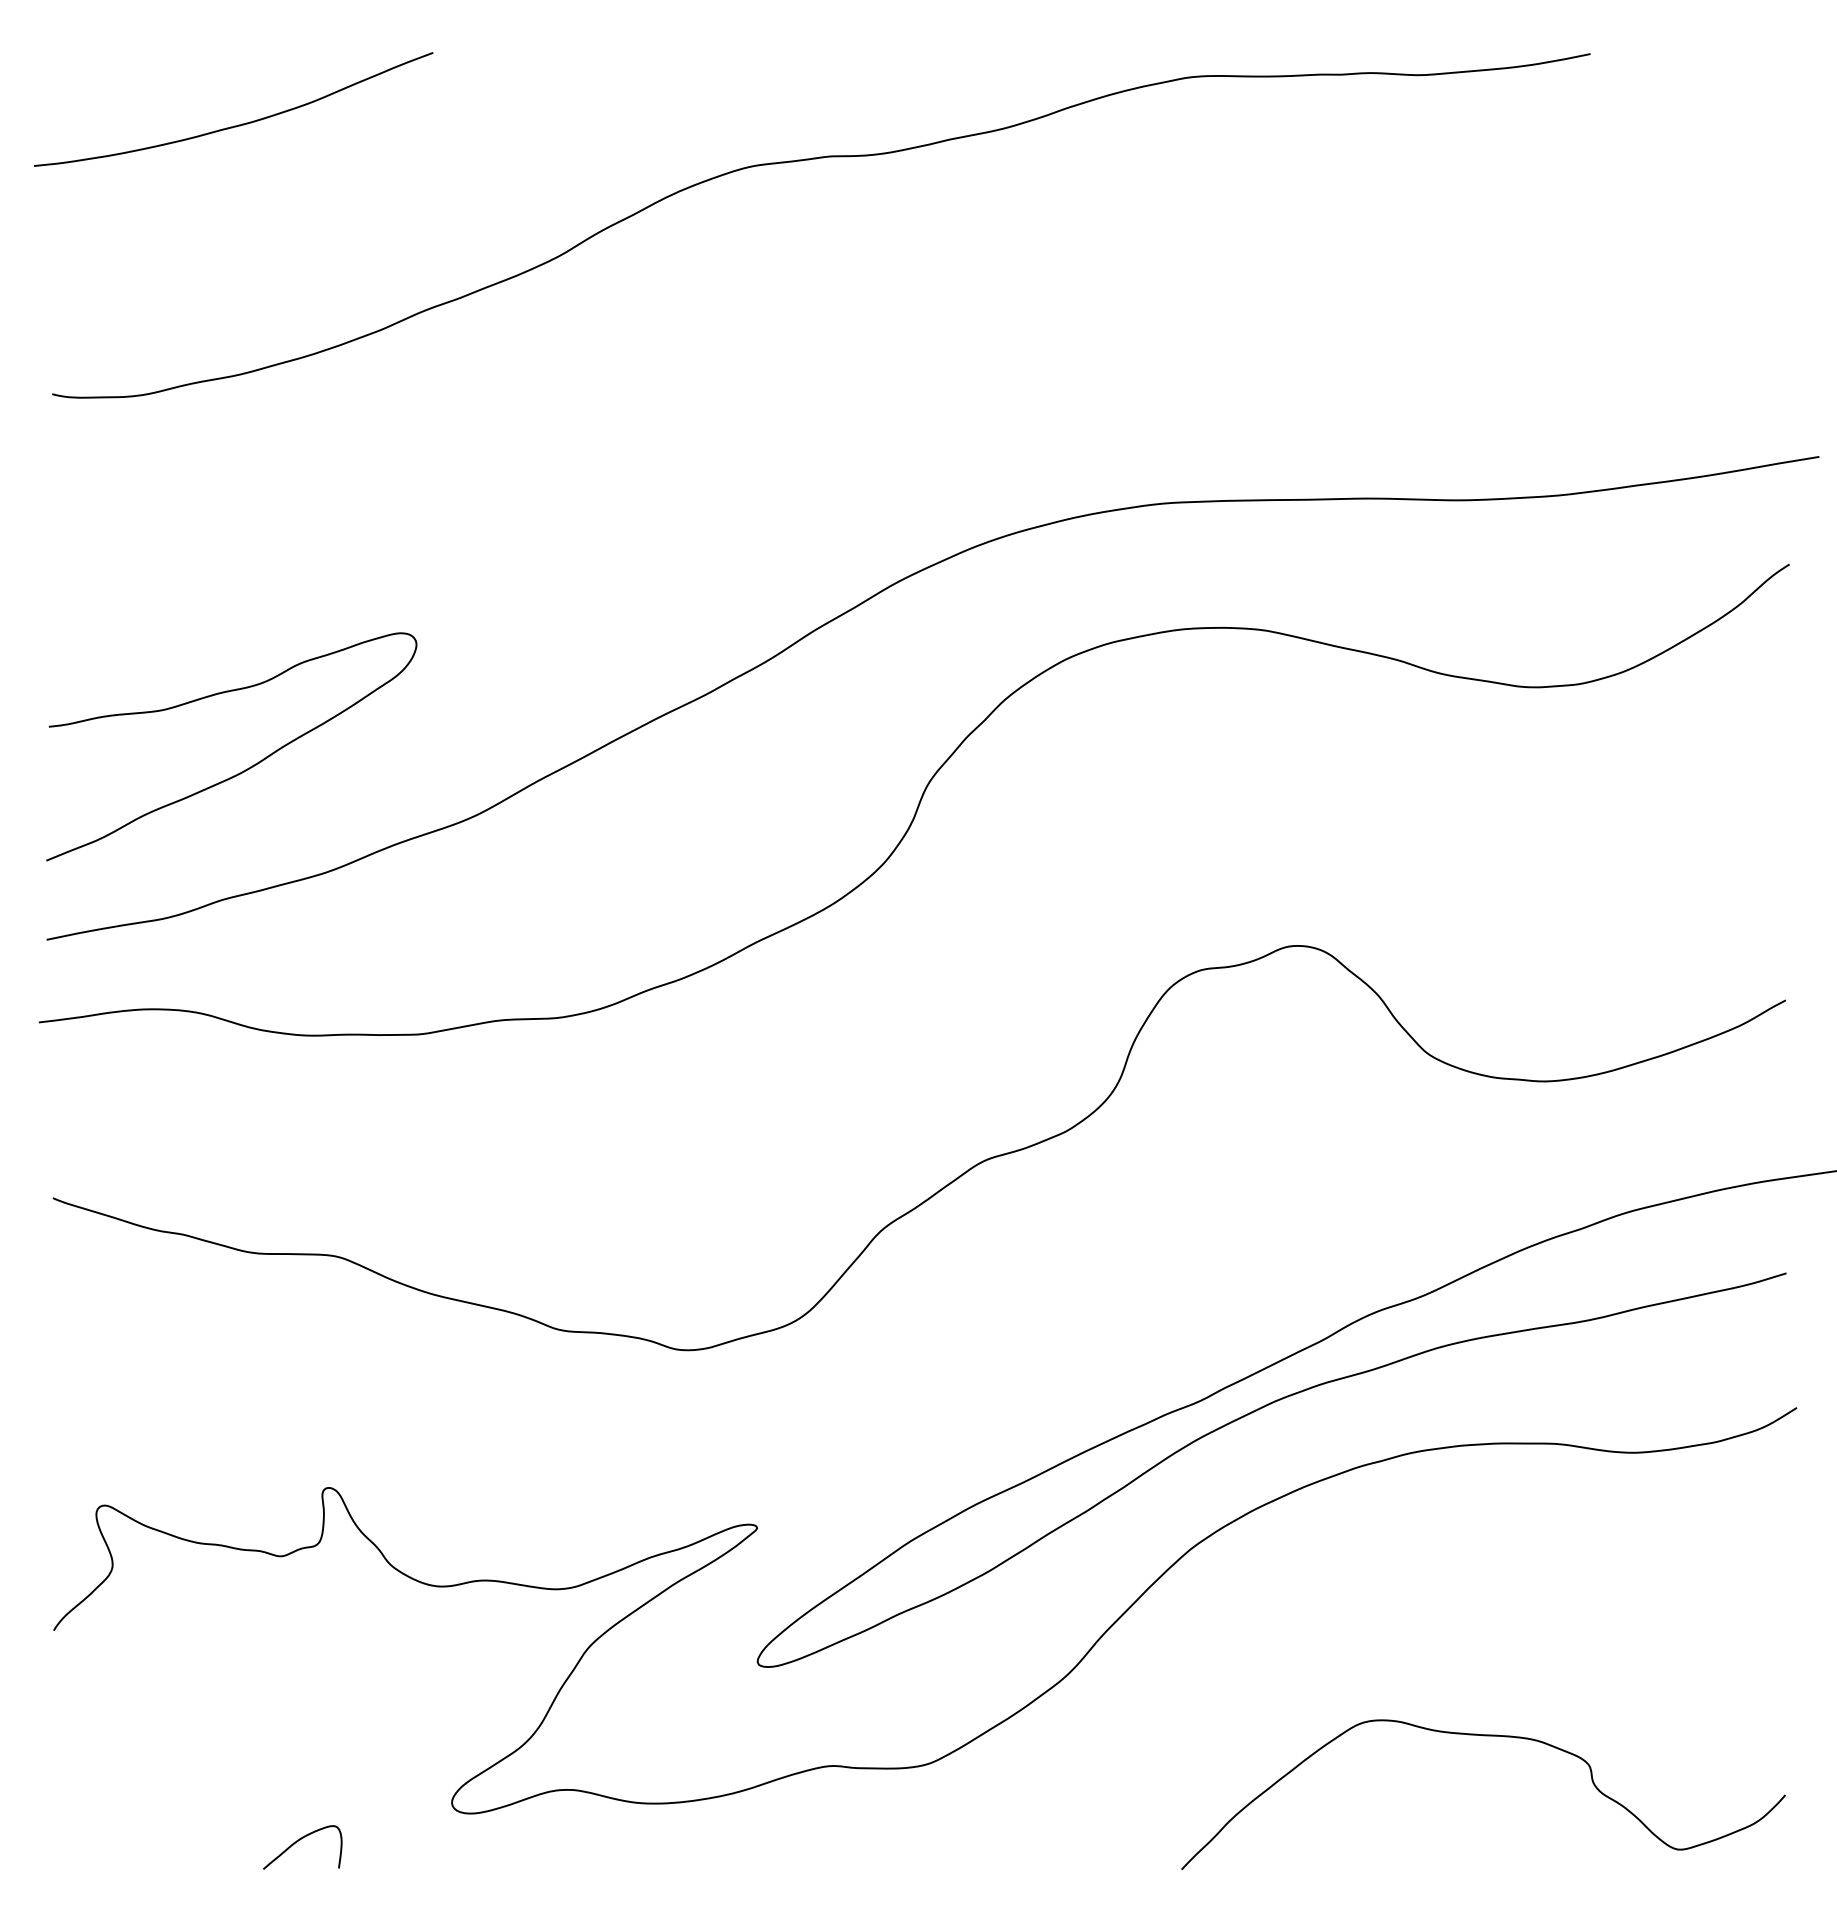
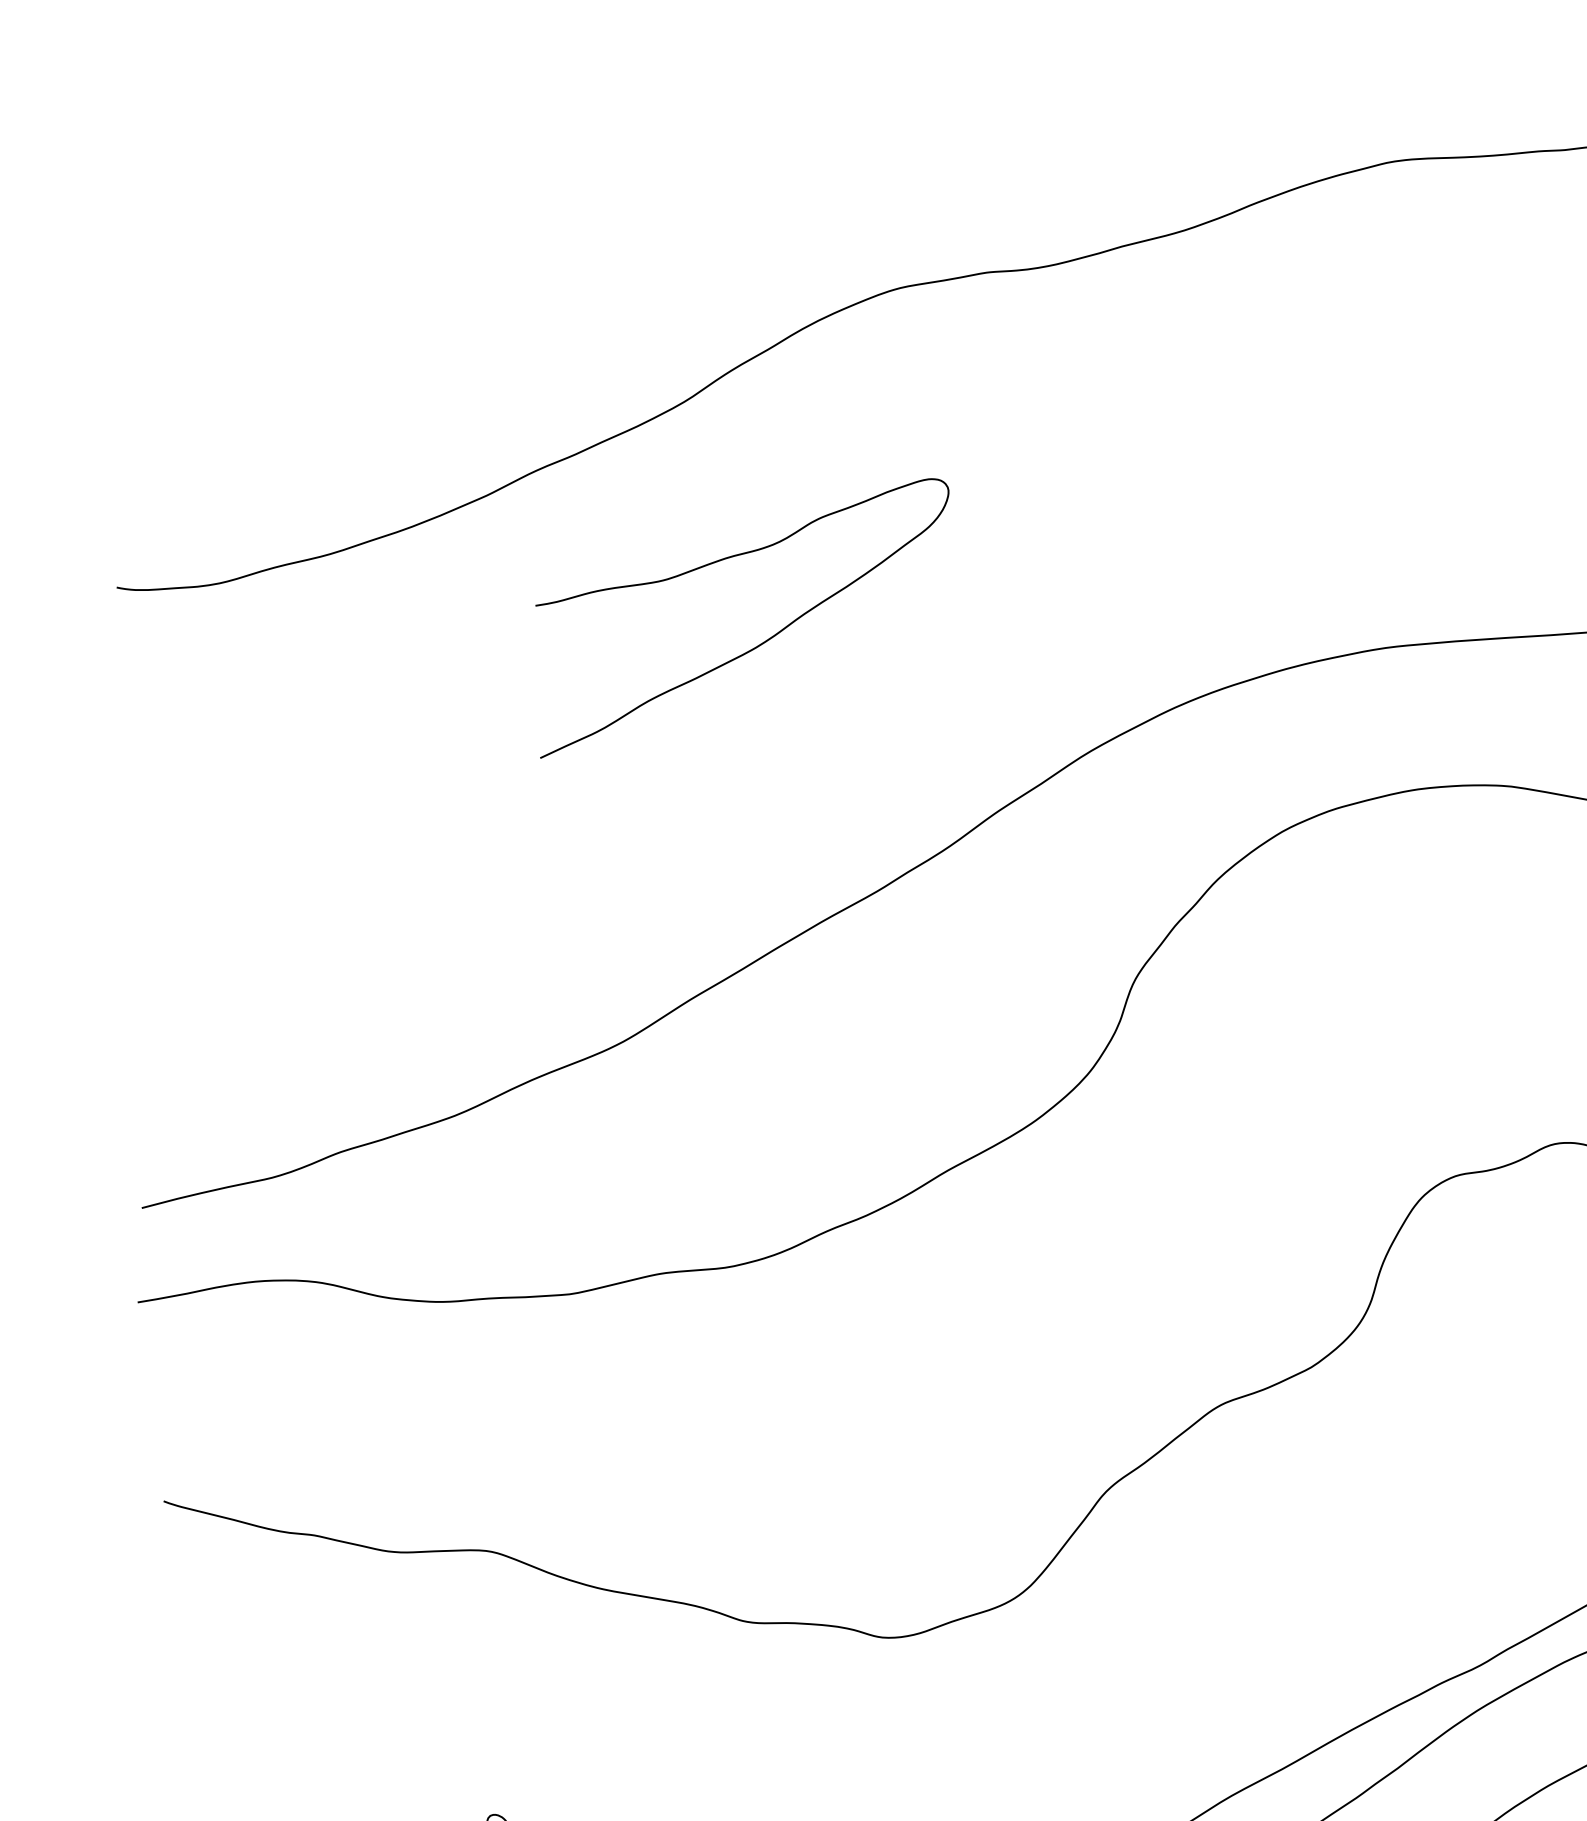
curve: (238, 124) -> (312, 270), removed
curve: (243, 770) -> (759, 644), moved

